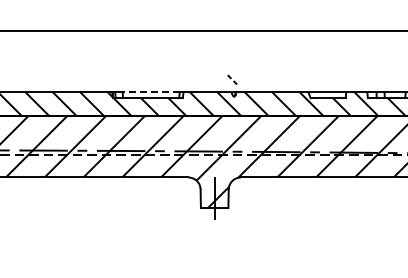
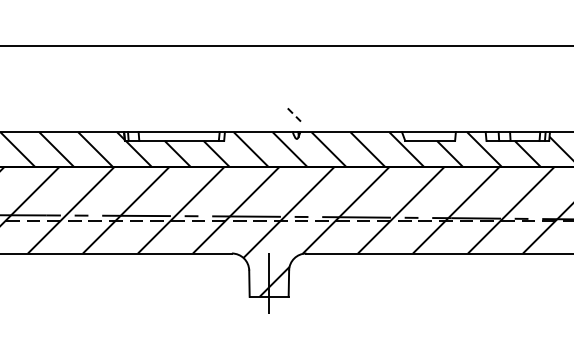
line: (151, 92) -> (179, 132), dashed -> solid

